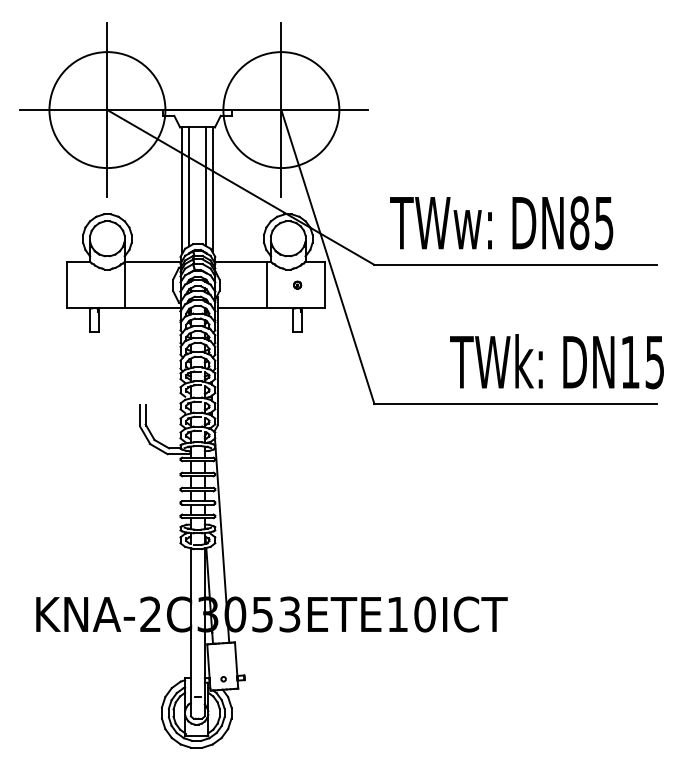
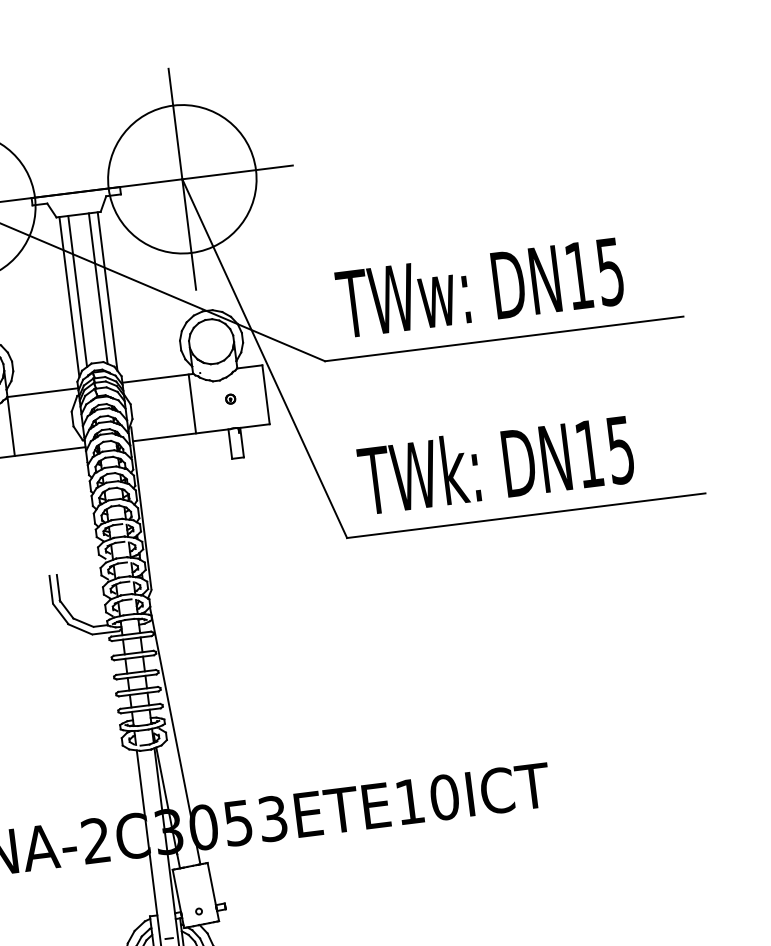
text: (579, 223) -> (579, 276), DN85 -> DN15
text: (556, 361) -> (495, 464), moved

